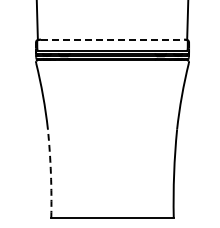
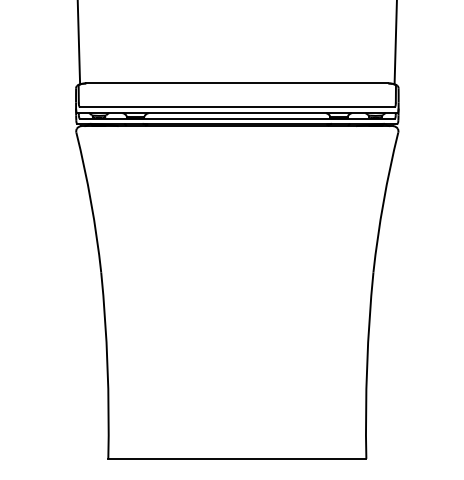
line: (112, 39) -> (237, 83), dashed -> solid
arc: (50, 173) -> (106, 365), dashed -> solid

